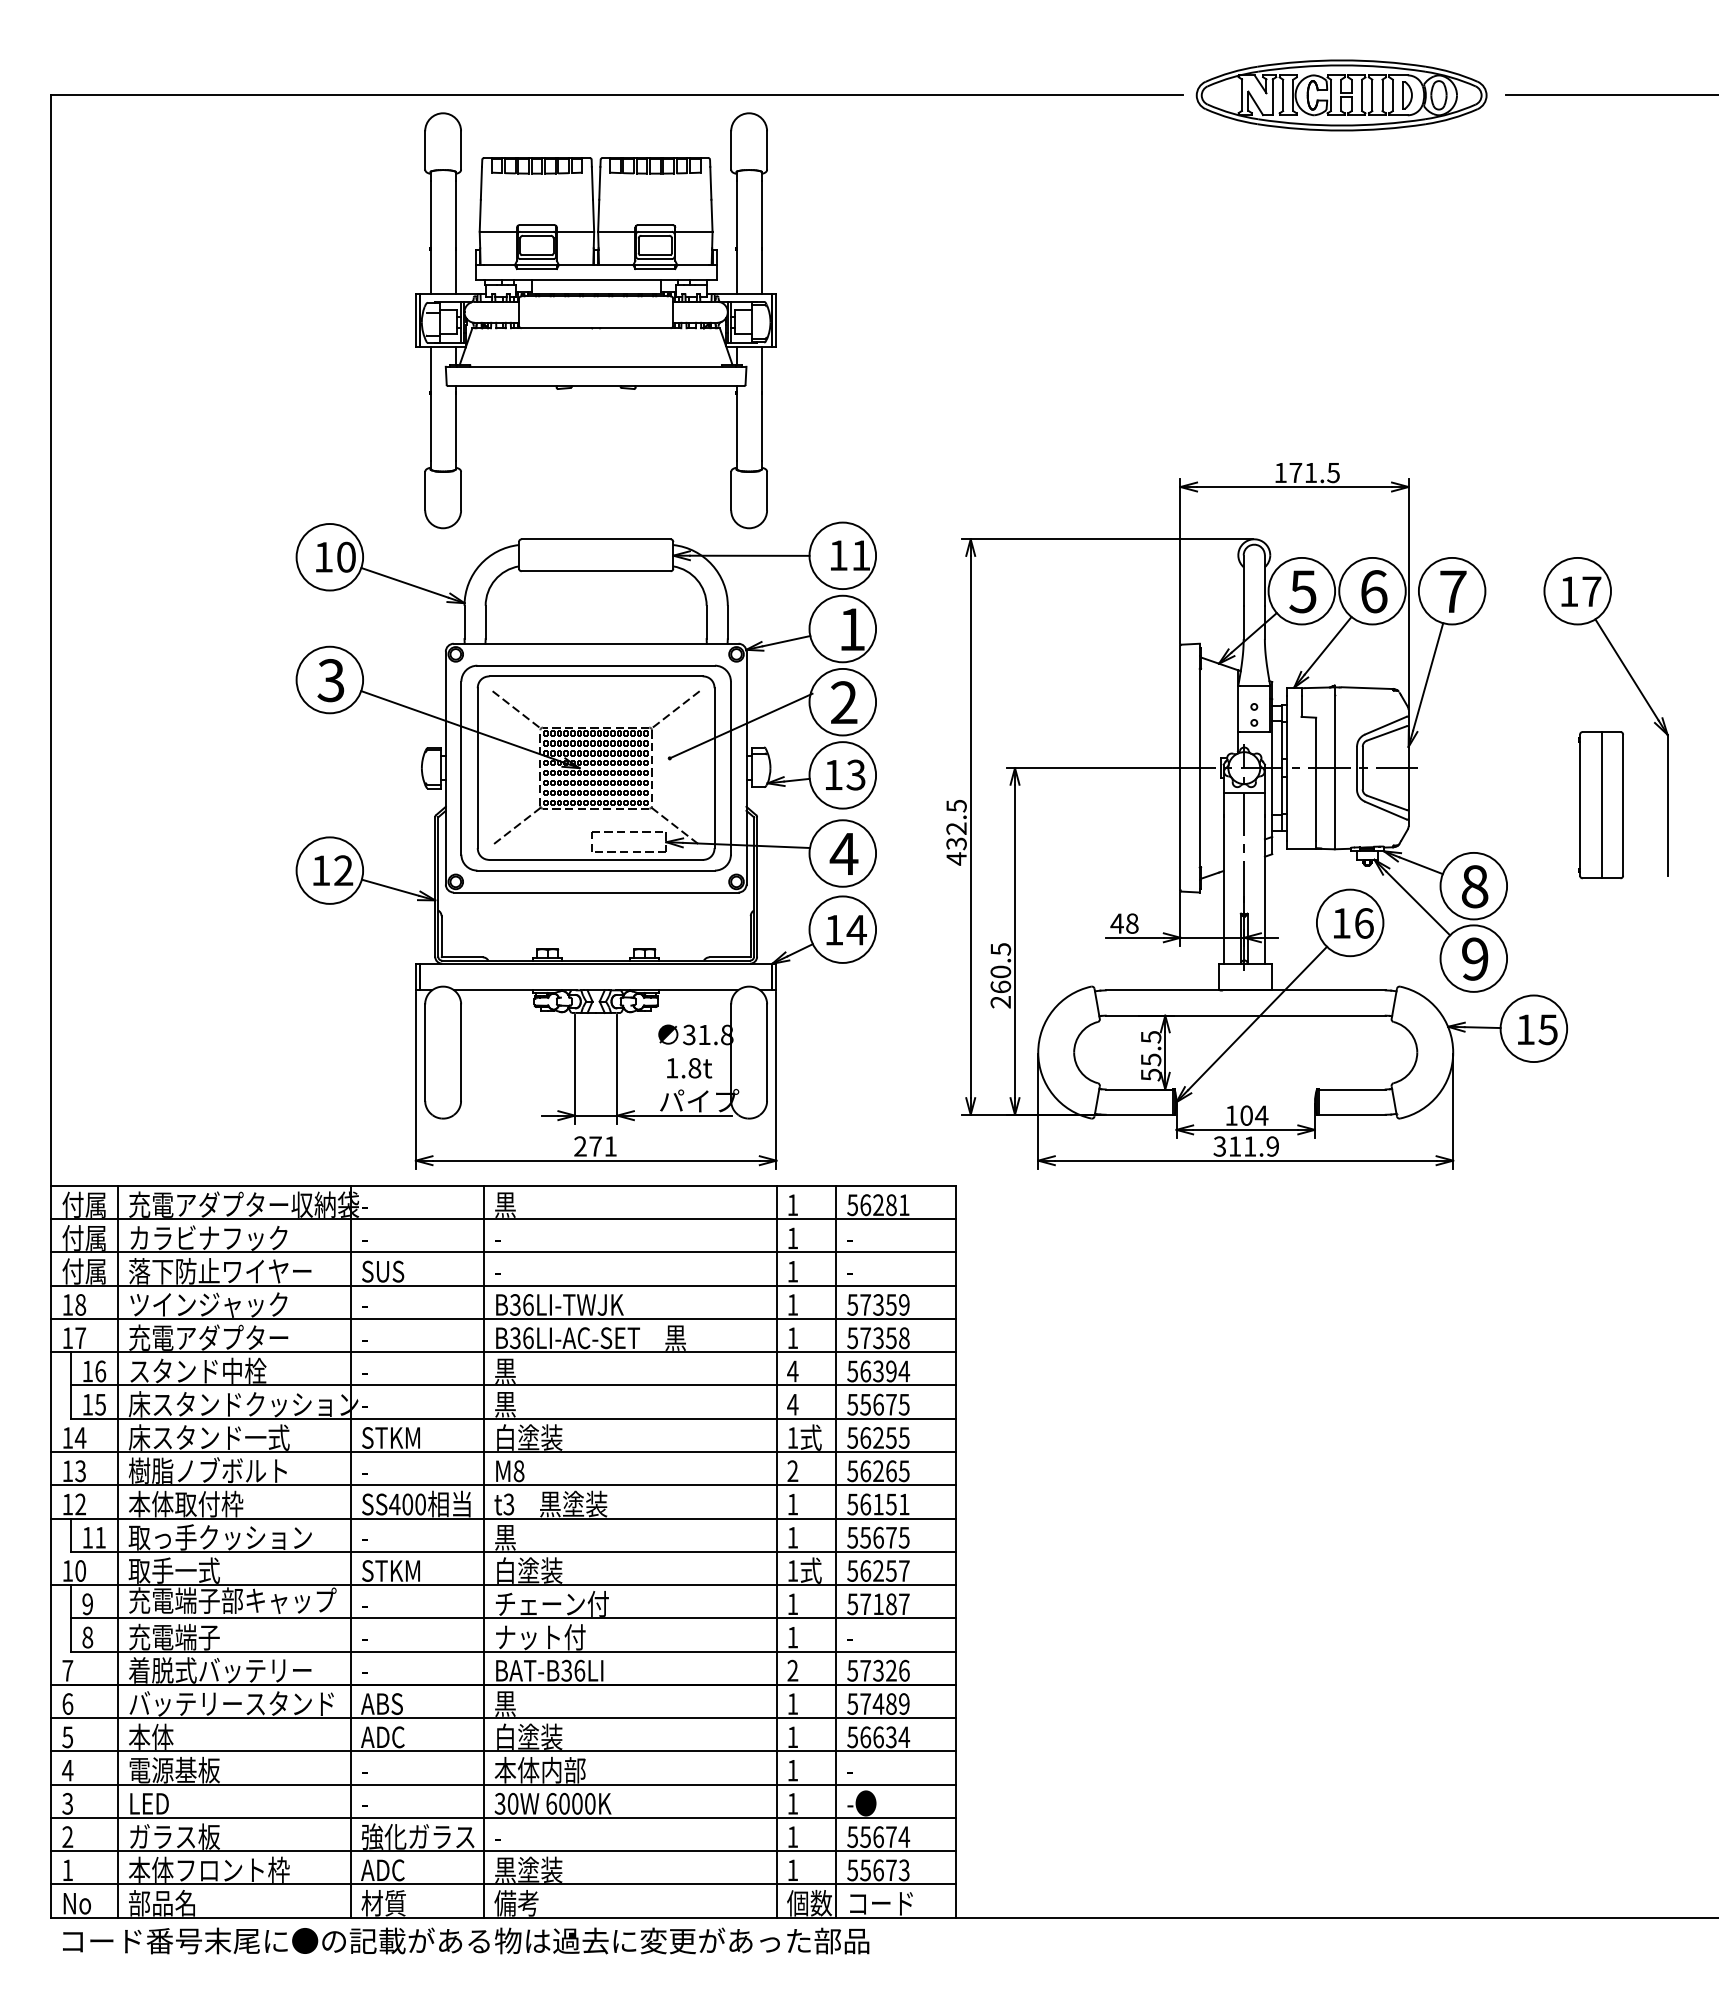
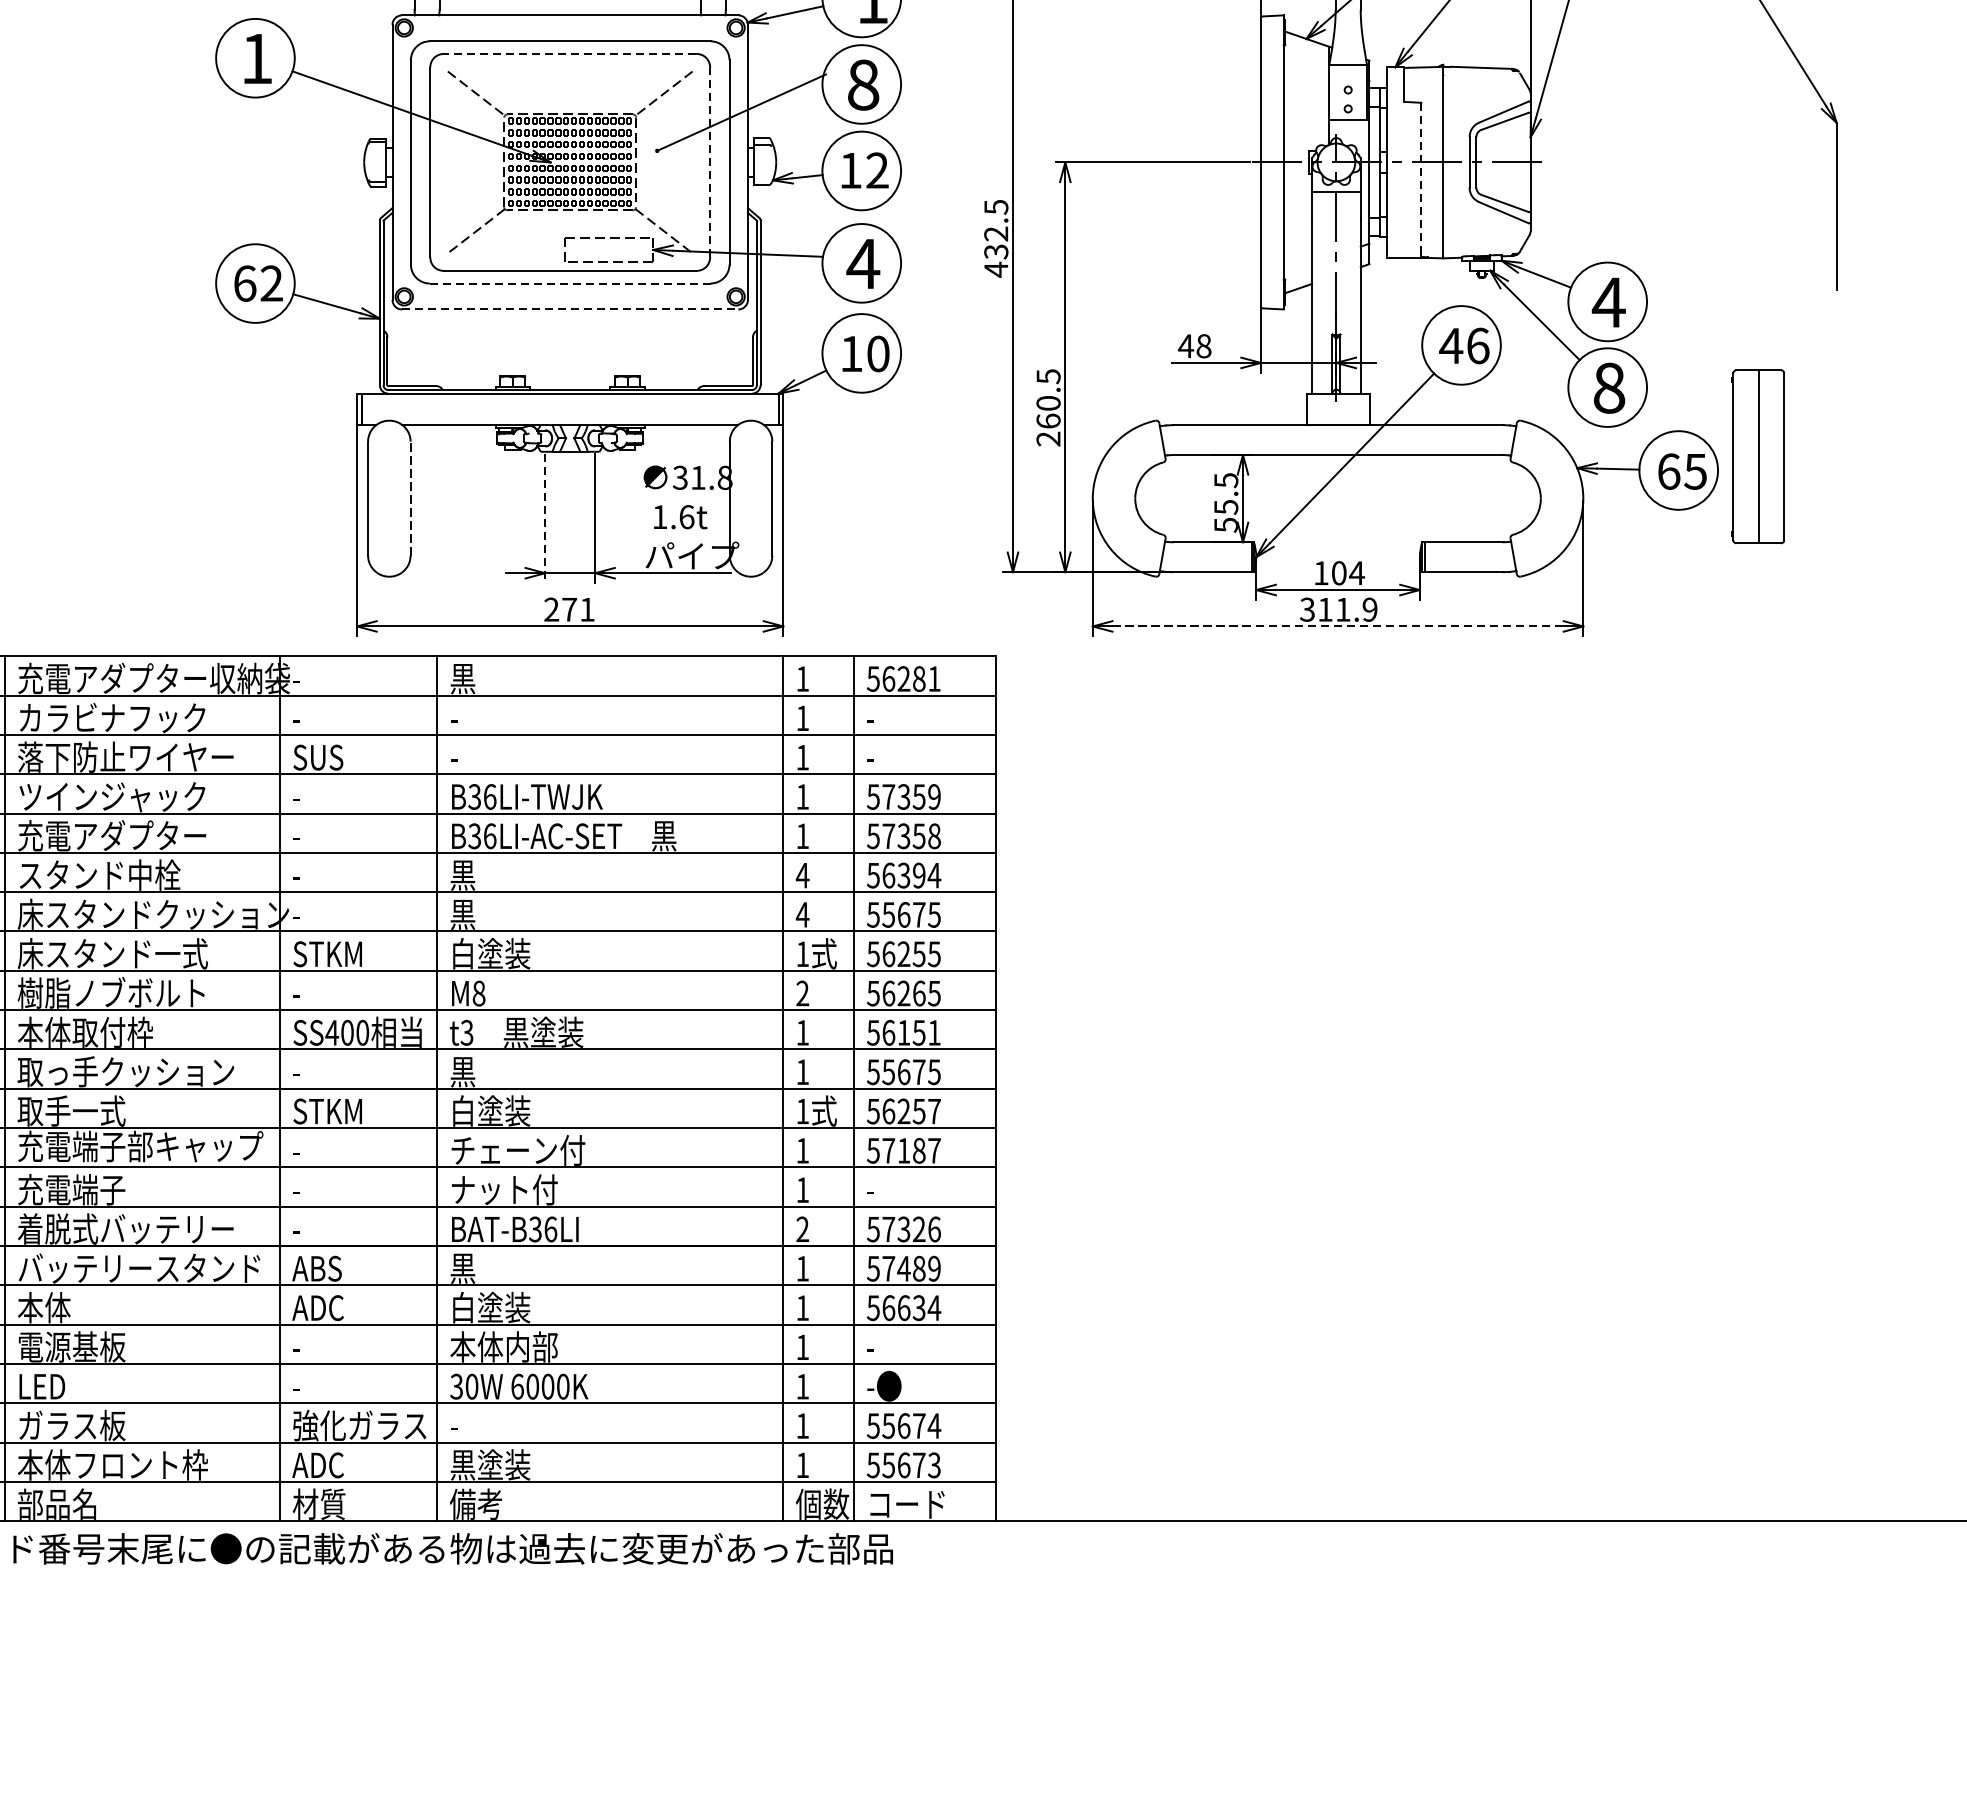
line: (596, 676) -> (570, 54), solid -> dashed
text: (330, 680) -> (256, 58), 3 -> 1
text: (844, 702) -> (863, 84), 2 -> 8
line: (714, 768) -> (710, 162), solid -> dashed
text: (855, 775) -> (876, 171), 13 -> 12
line: (1316, 779) -> (1421, 175), solid -> dashed
part: (1600, 805) -> (1757, 457), moved
text: (321, 870) -> (245, 283), 12 -> 62
line: (596, 870) -> (570, 283), solid -> dashed
text: (1474, 886) -> (1608, 302), 8 -> 4
line: (596, 892) -> (570, 309), solid -> dashed
text: (1341, 923) -> (1451, 346), 16 -> 46
text: (856, 929) -> (877, 353), 14 -> 10
text: (1475, 958) -> (1609, 387), 9 -> 8
text: (1525, 1029) -> (1668, 471), 15 -> 65
line: (461, 1052) -> (411, 498), solid -> dashed
text: (694, 1068) -> (686, 517), 1.8t -> 1.6t
line: (575, 1069) -> (545, 518), solid -> dashed
line: (1245, 1160) -> (1337, 626), solid -> dashed

